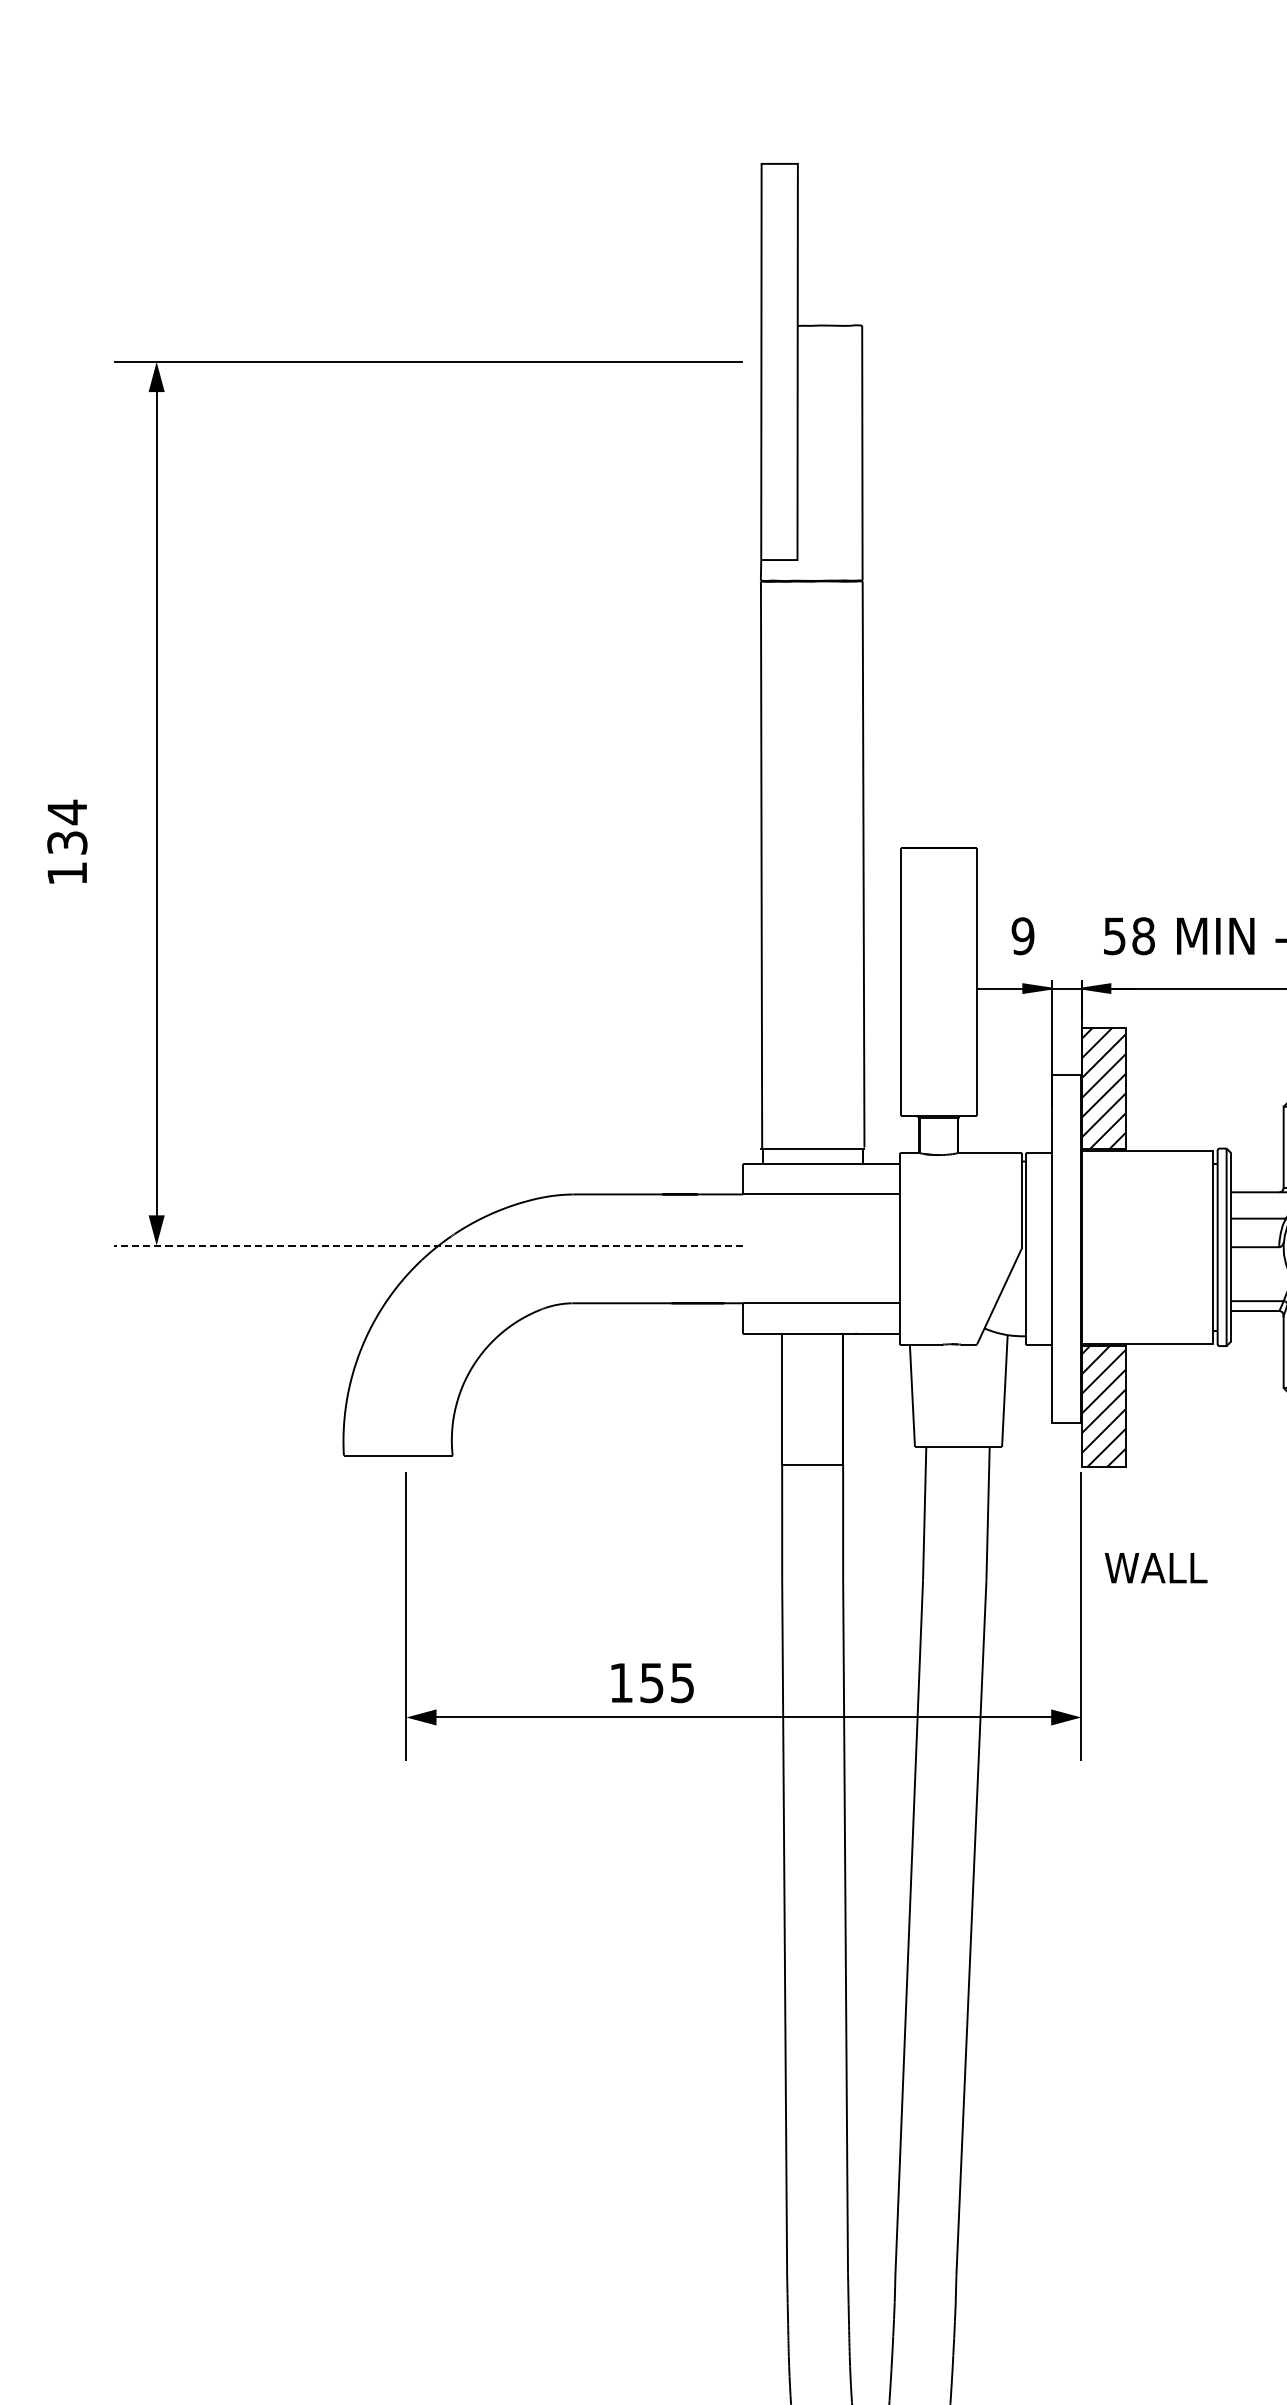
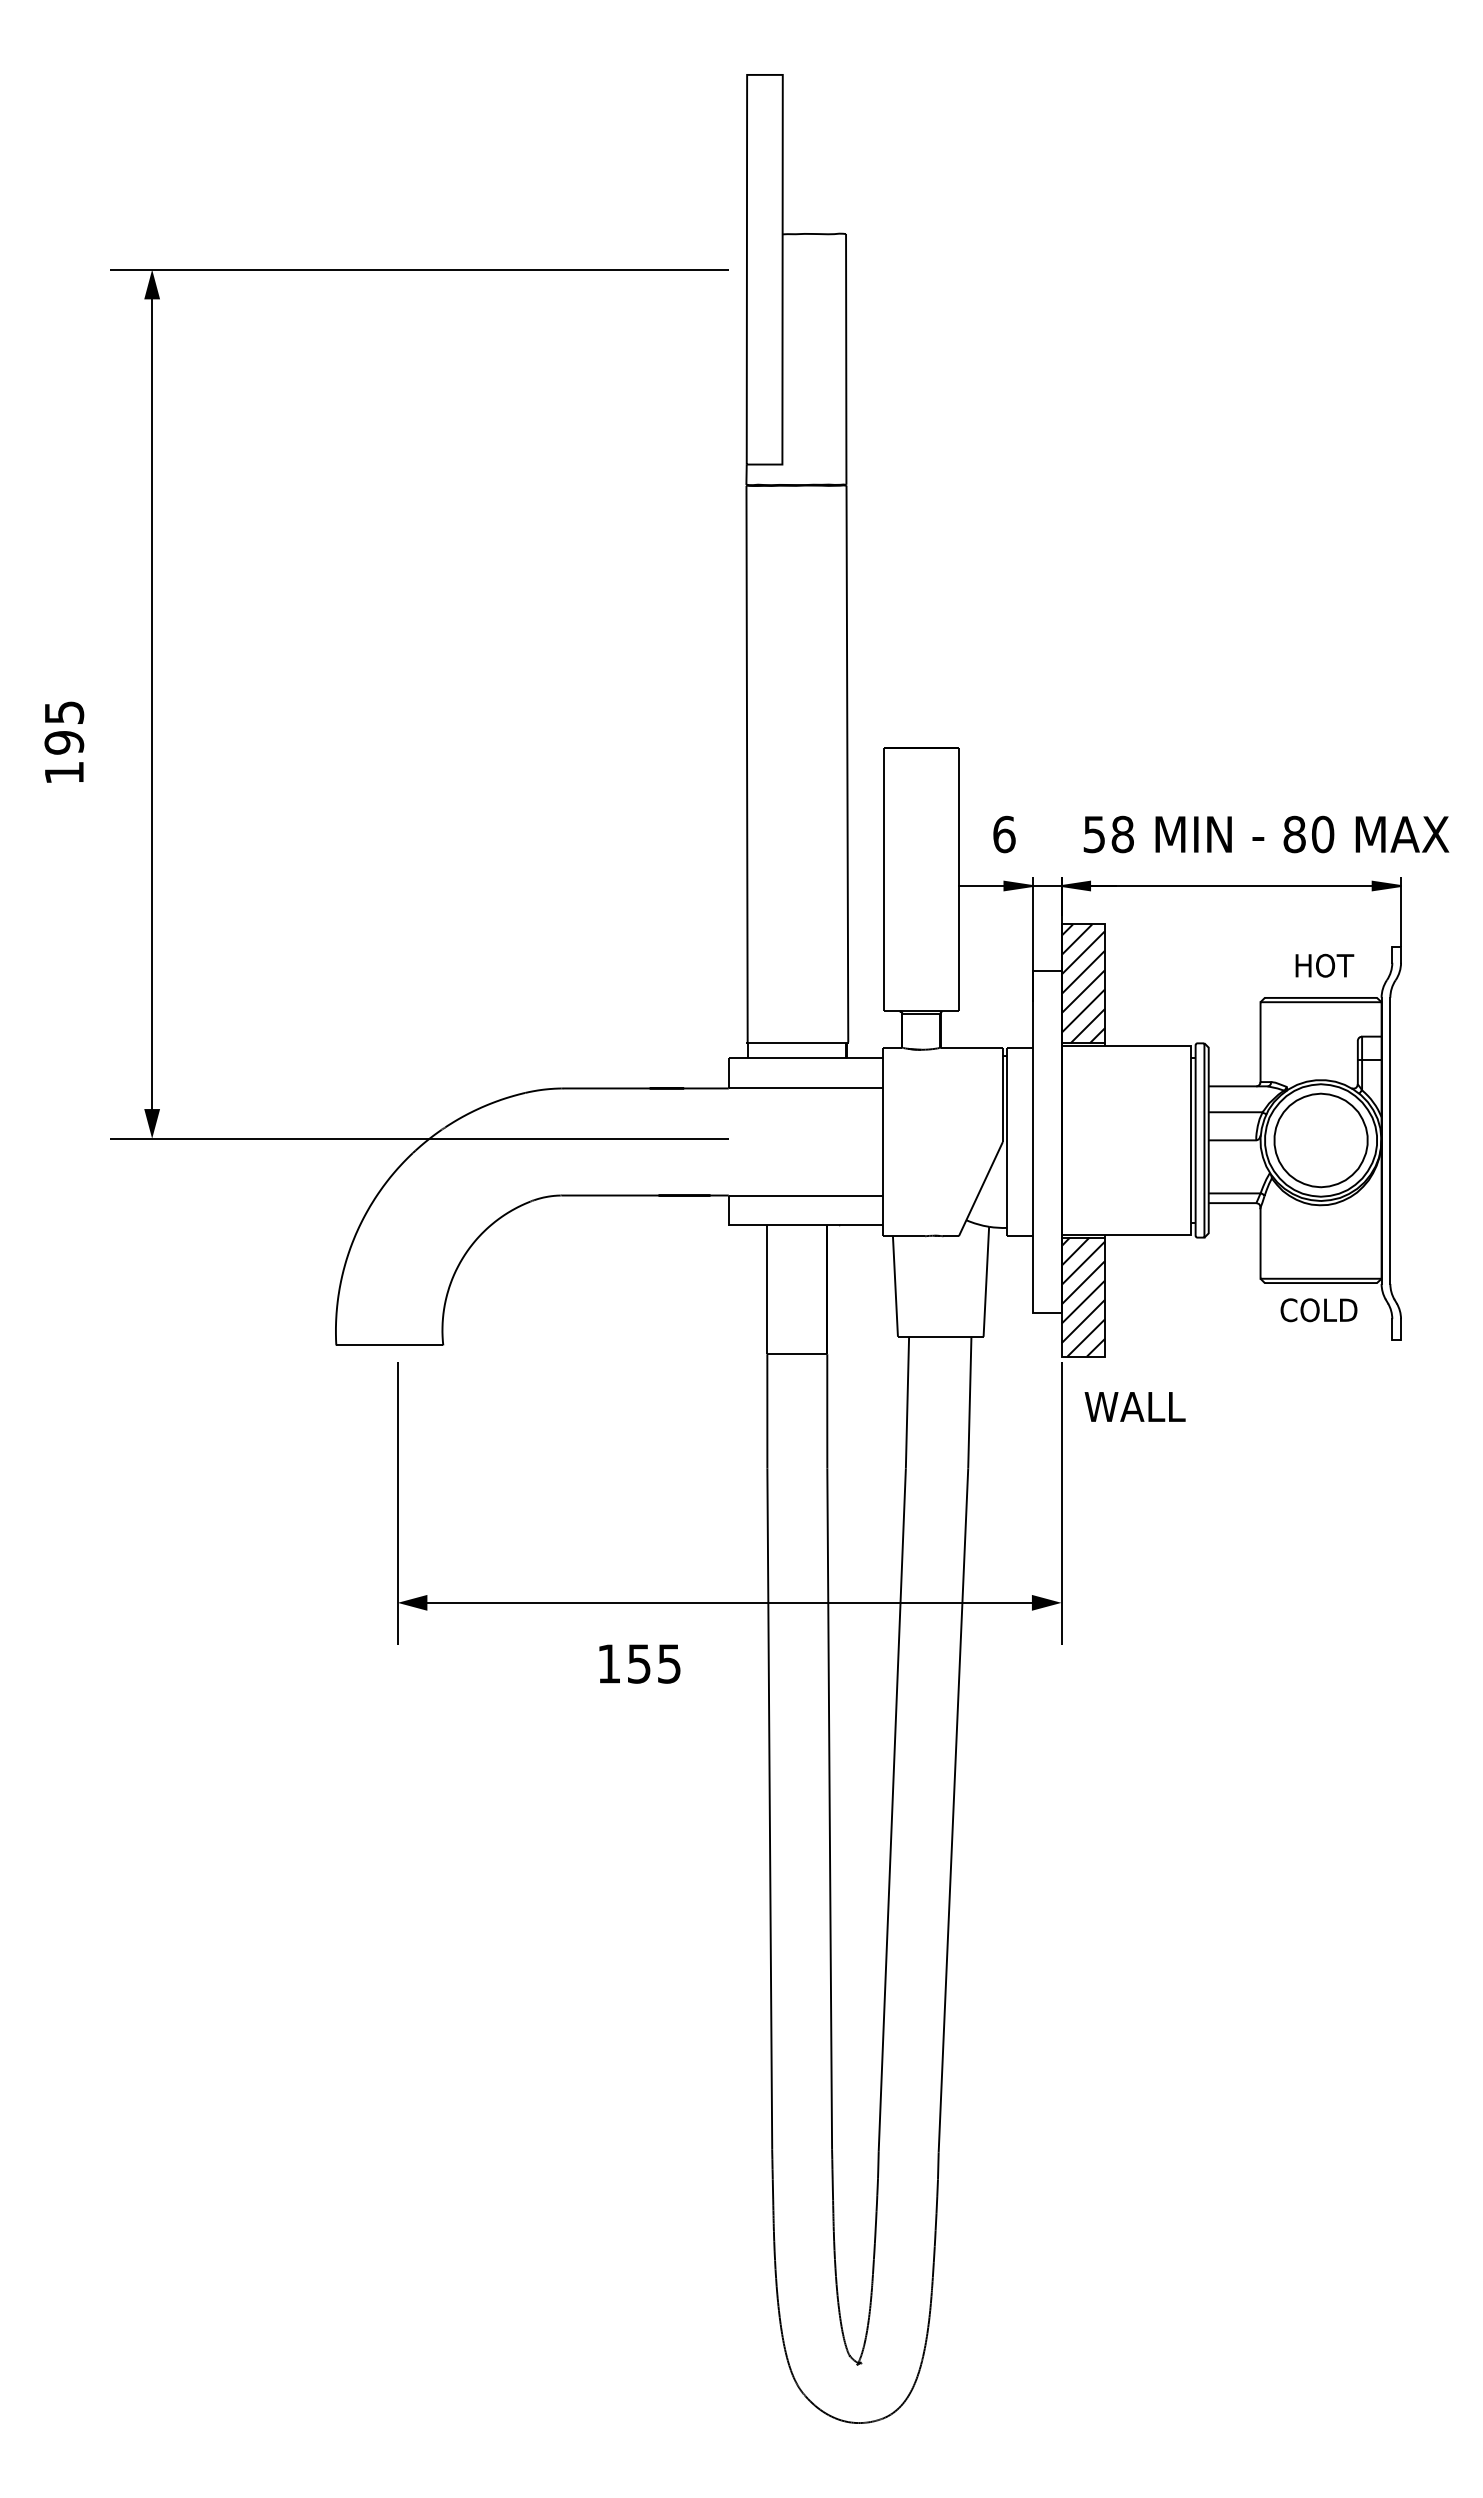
text: (67, 827) -> (64, 727), 134 -> 195
text: (1023, 936) -> (1004, 834), 9 -> 6
line: (427, 1245) -> (418, 1138), dashed -> solid
text: (1155, 1567) -> (1134, 1406), moved
text: (652, 1682) -> (639, 1663), moved

